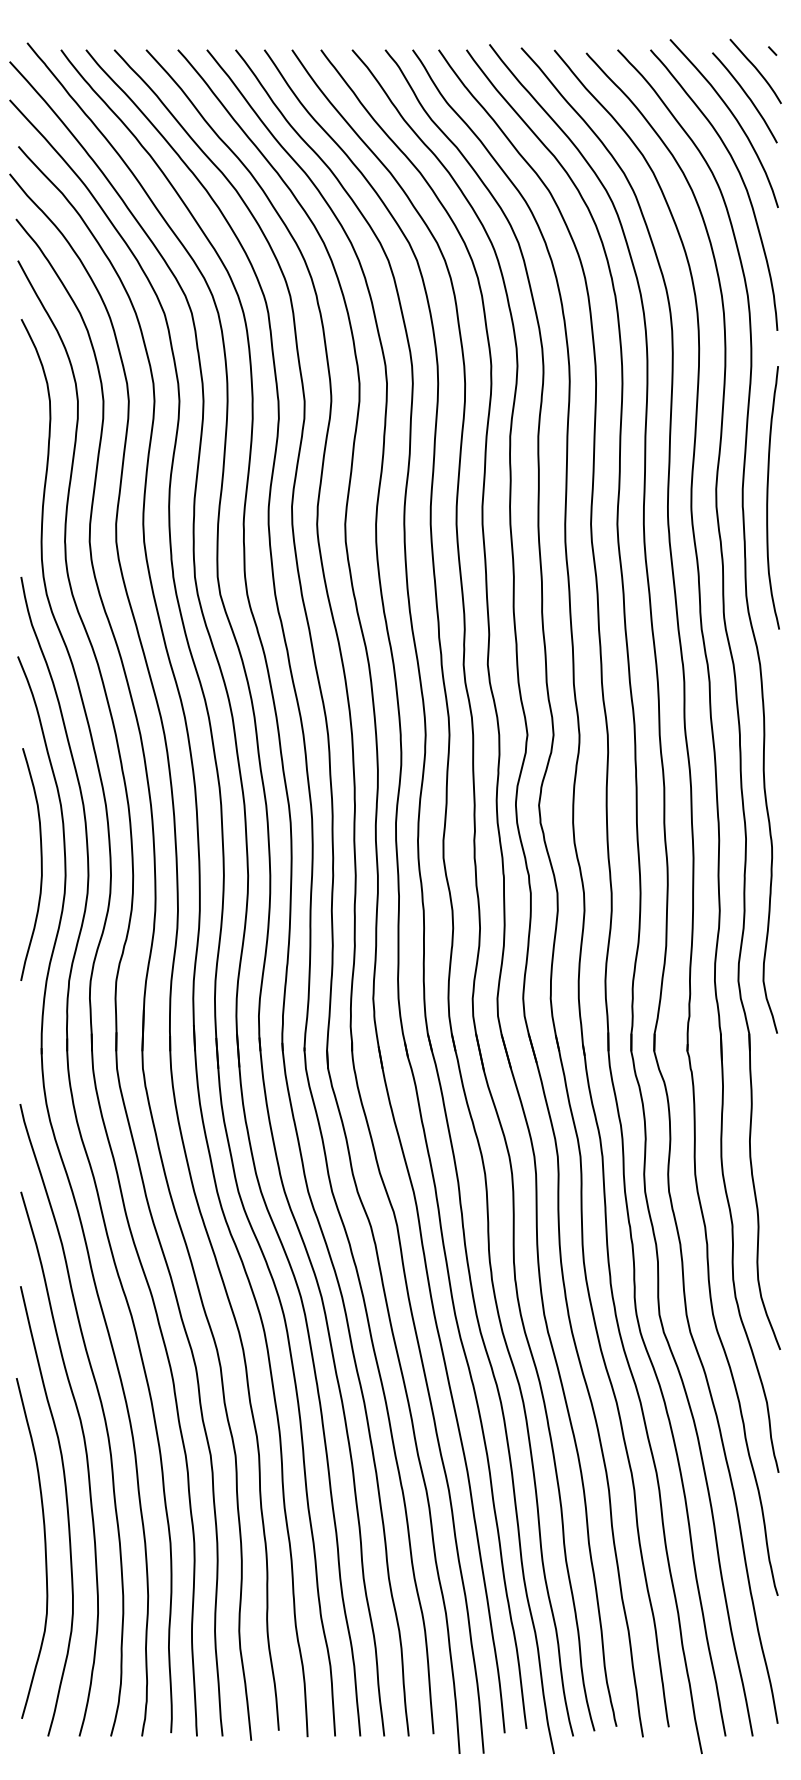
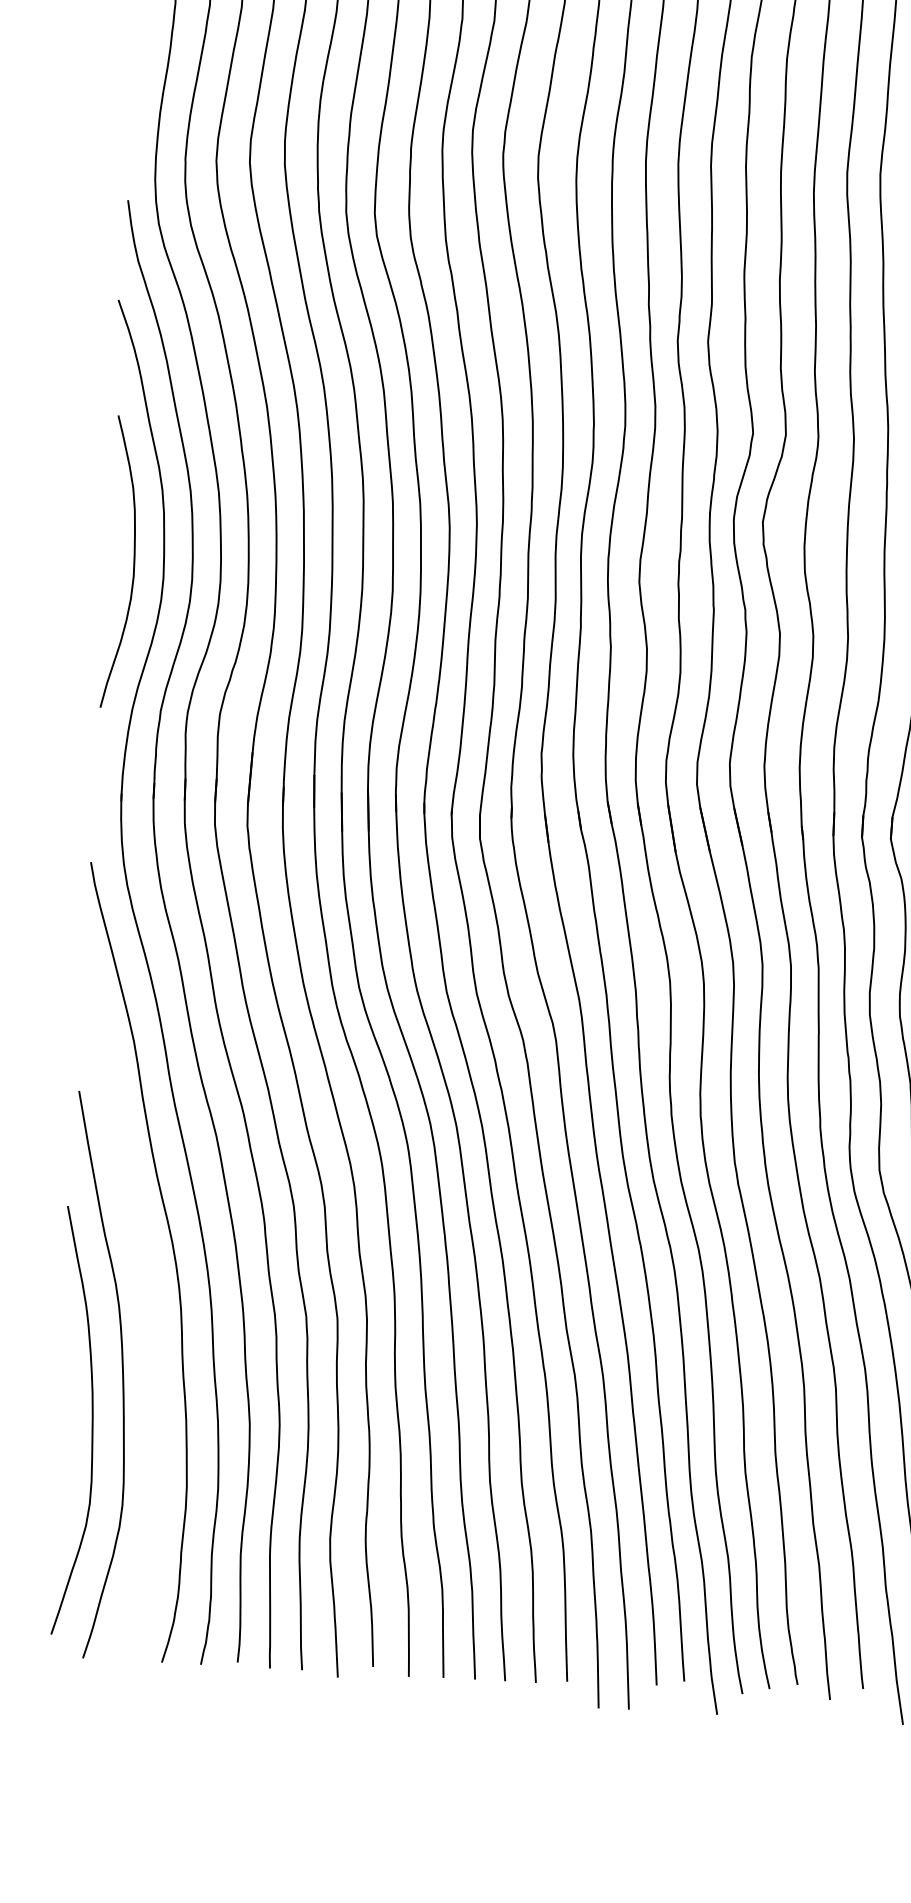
curve: (86, 1463) -> (149, 1318), removed

